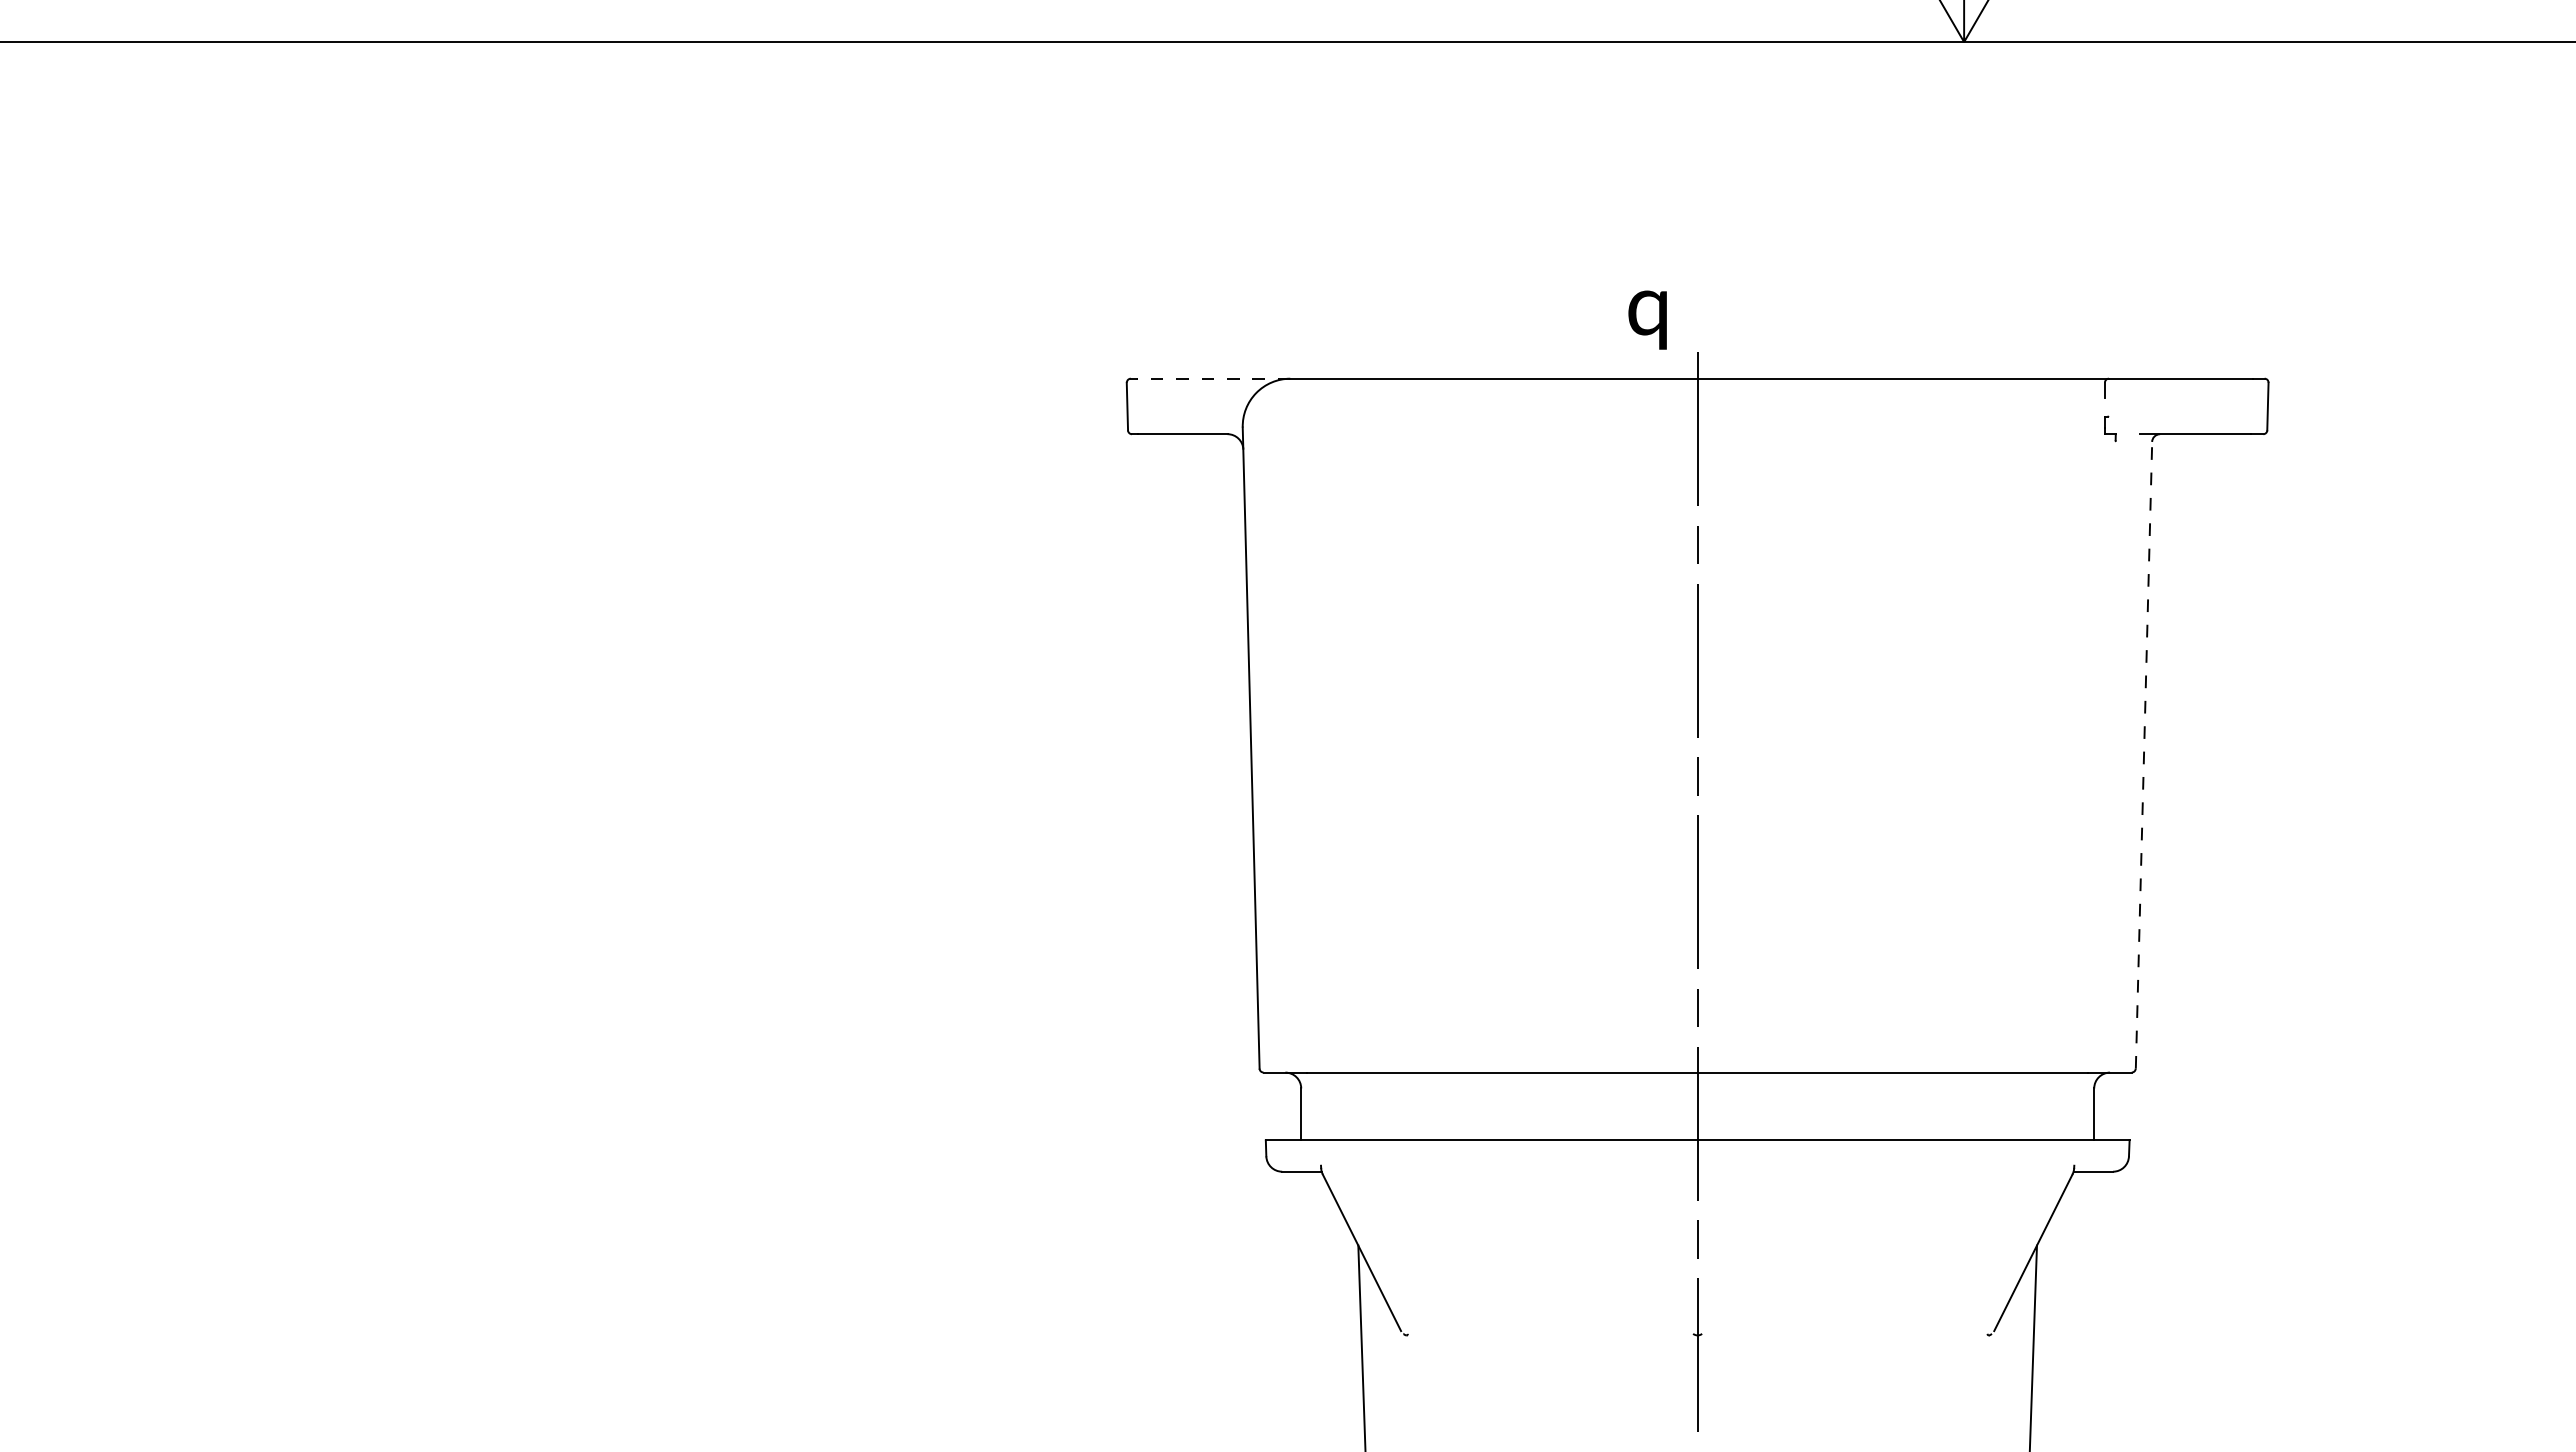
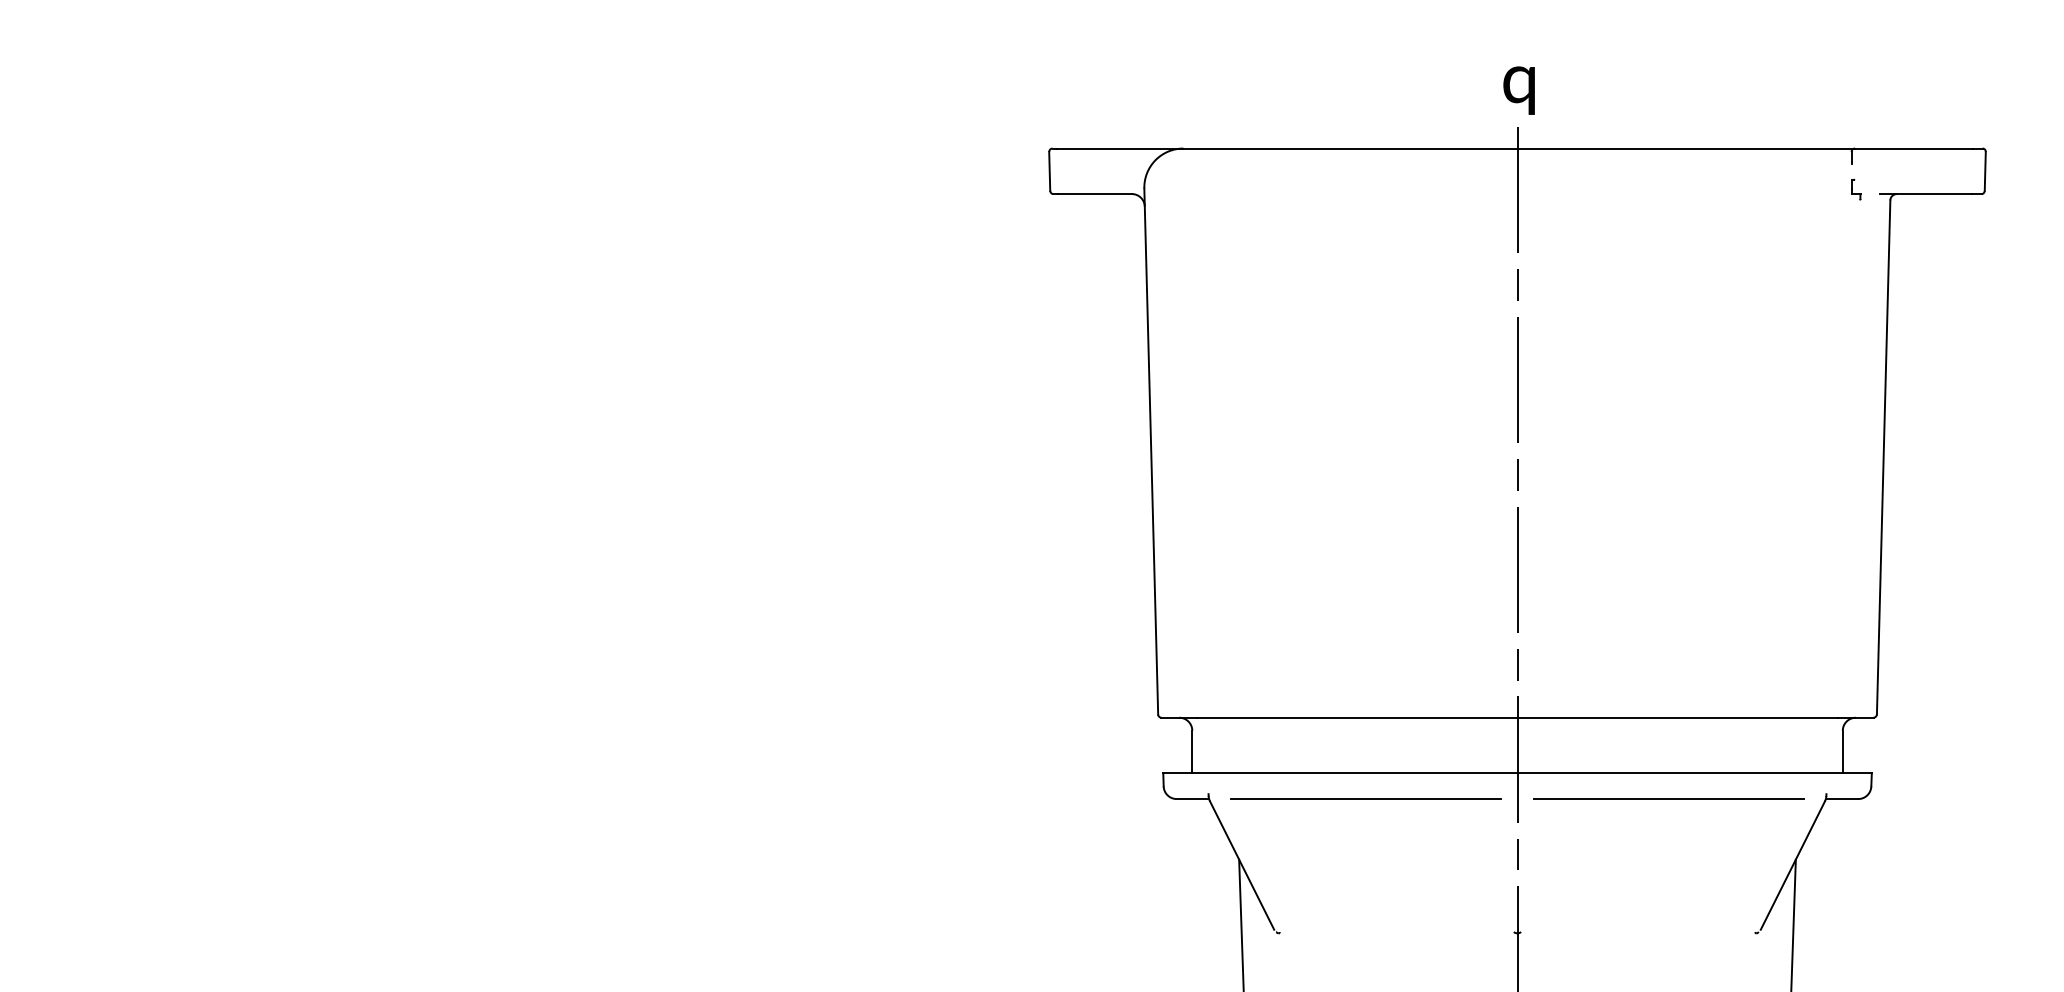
text: (1647, 319) -> (1519, 90), moved
line: (1213, 378) -> (1120, 148), dashed -> solid
line: (2144, 754) -> (1884, 456), dashed -> solid
line: (1512, 1171) -> (1365, 798), added
line: (1882, 1171) -> (1669, 798), added

